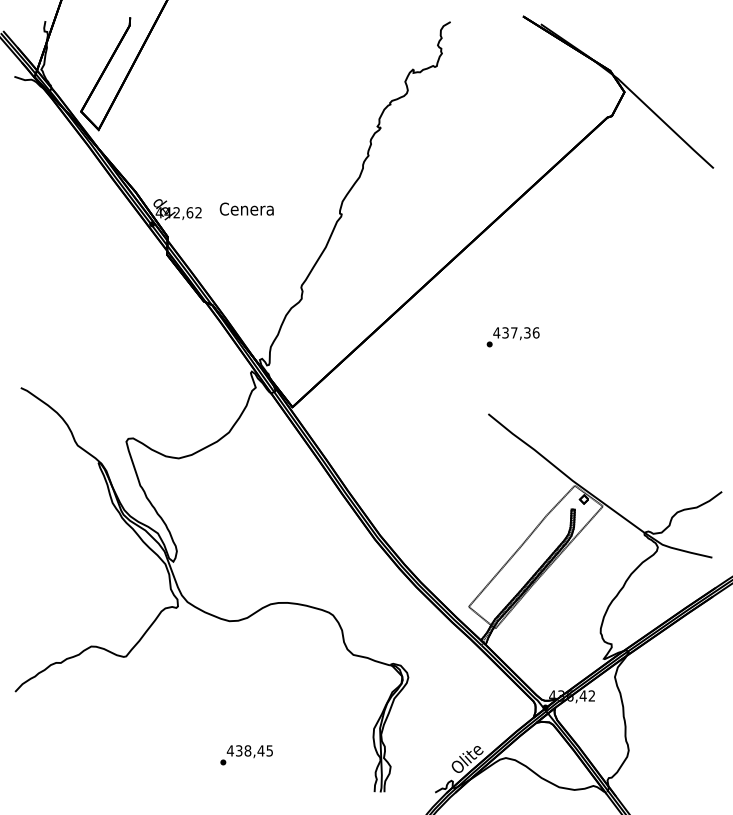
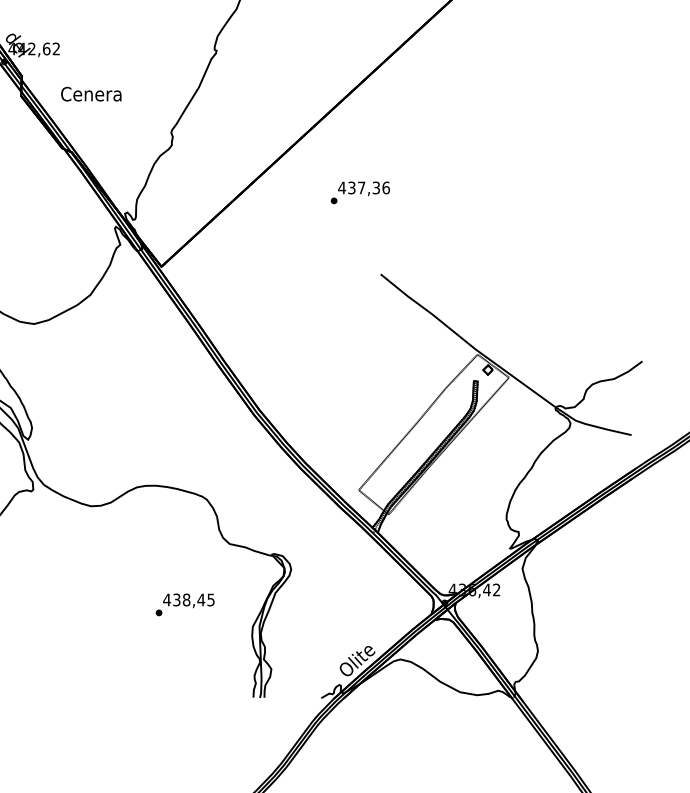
text: (246, 208) -> (90, 93), moved
text: (512, 337) -> (359, 193), moved
text: (246, 755) -> (185, 605), moved

